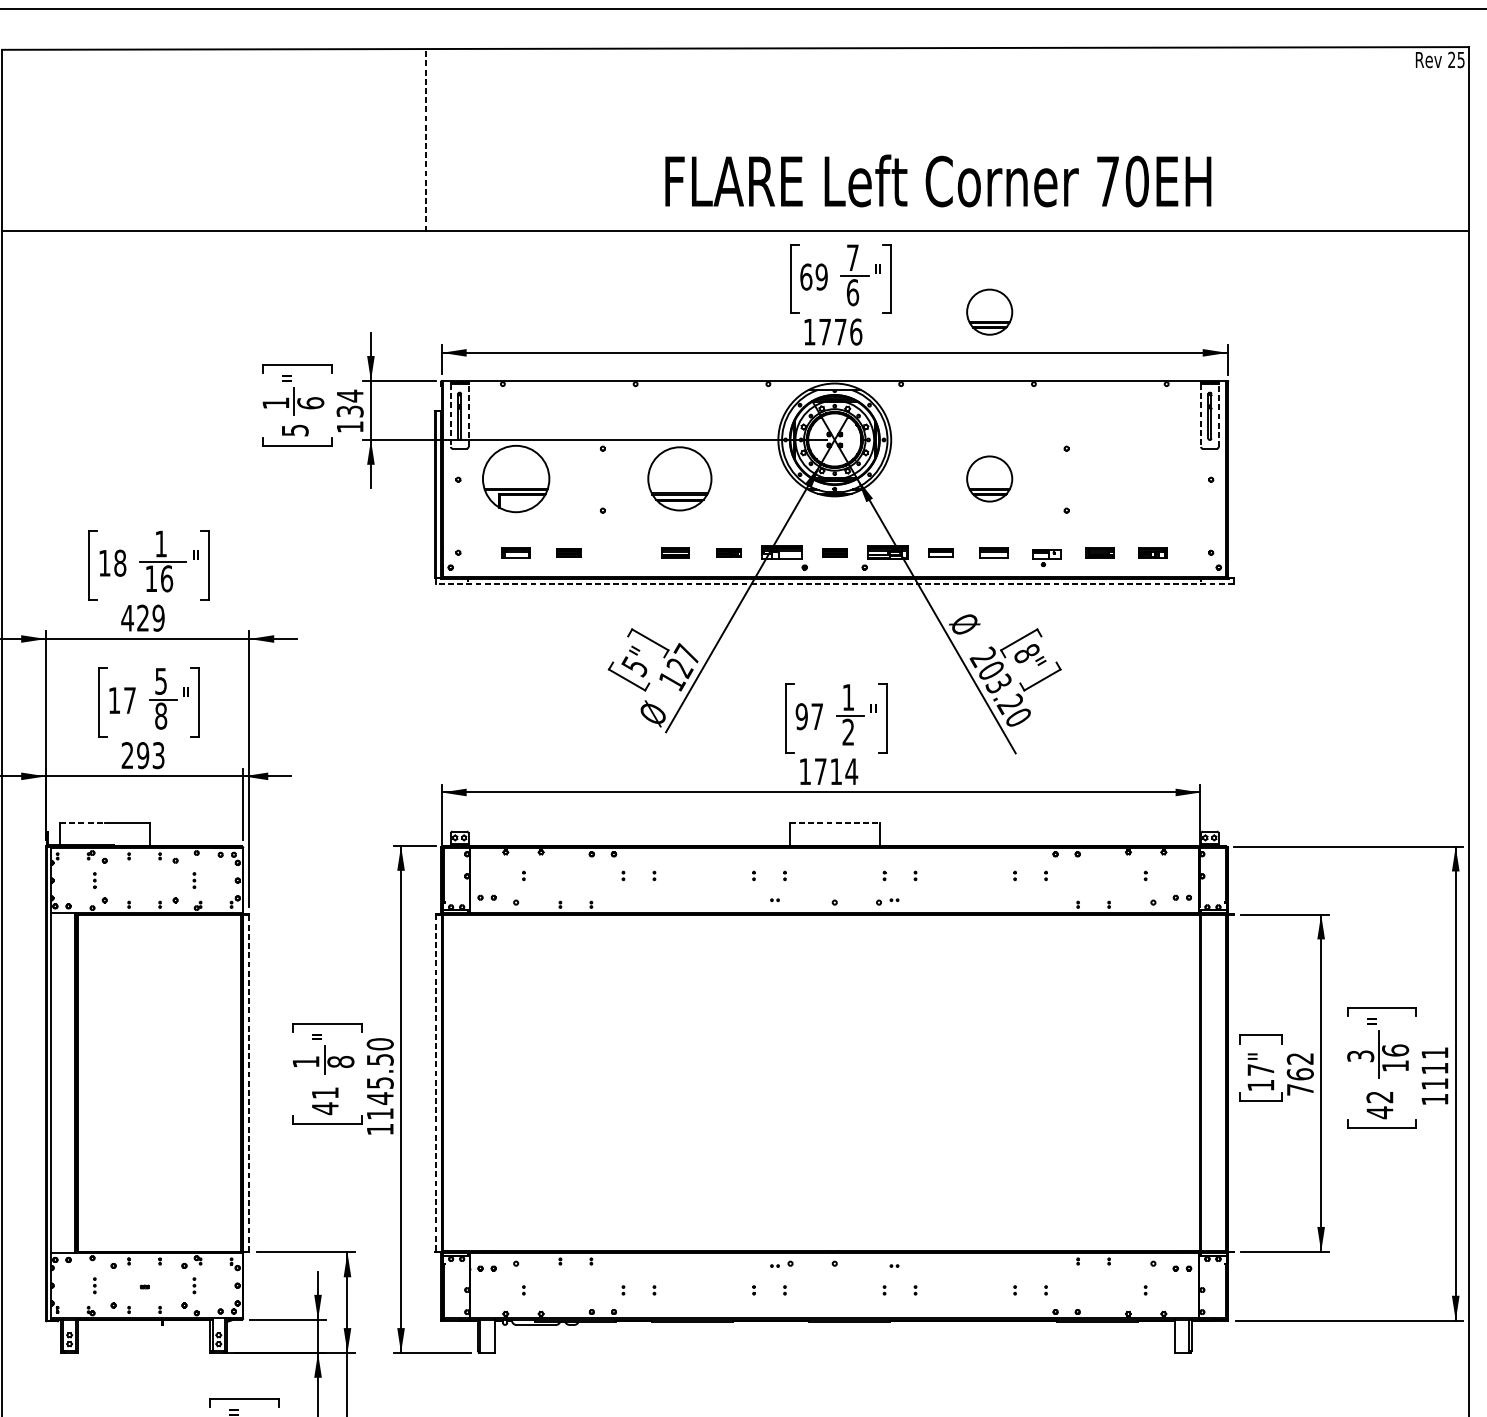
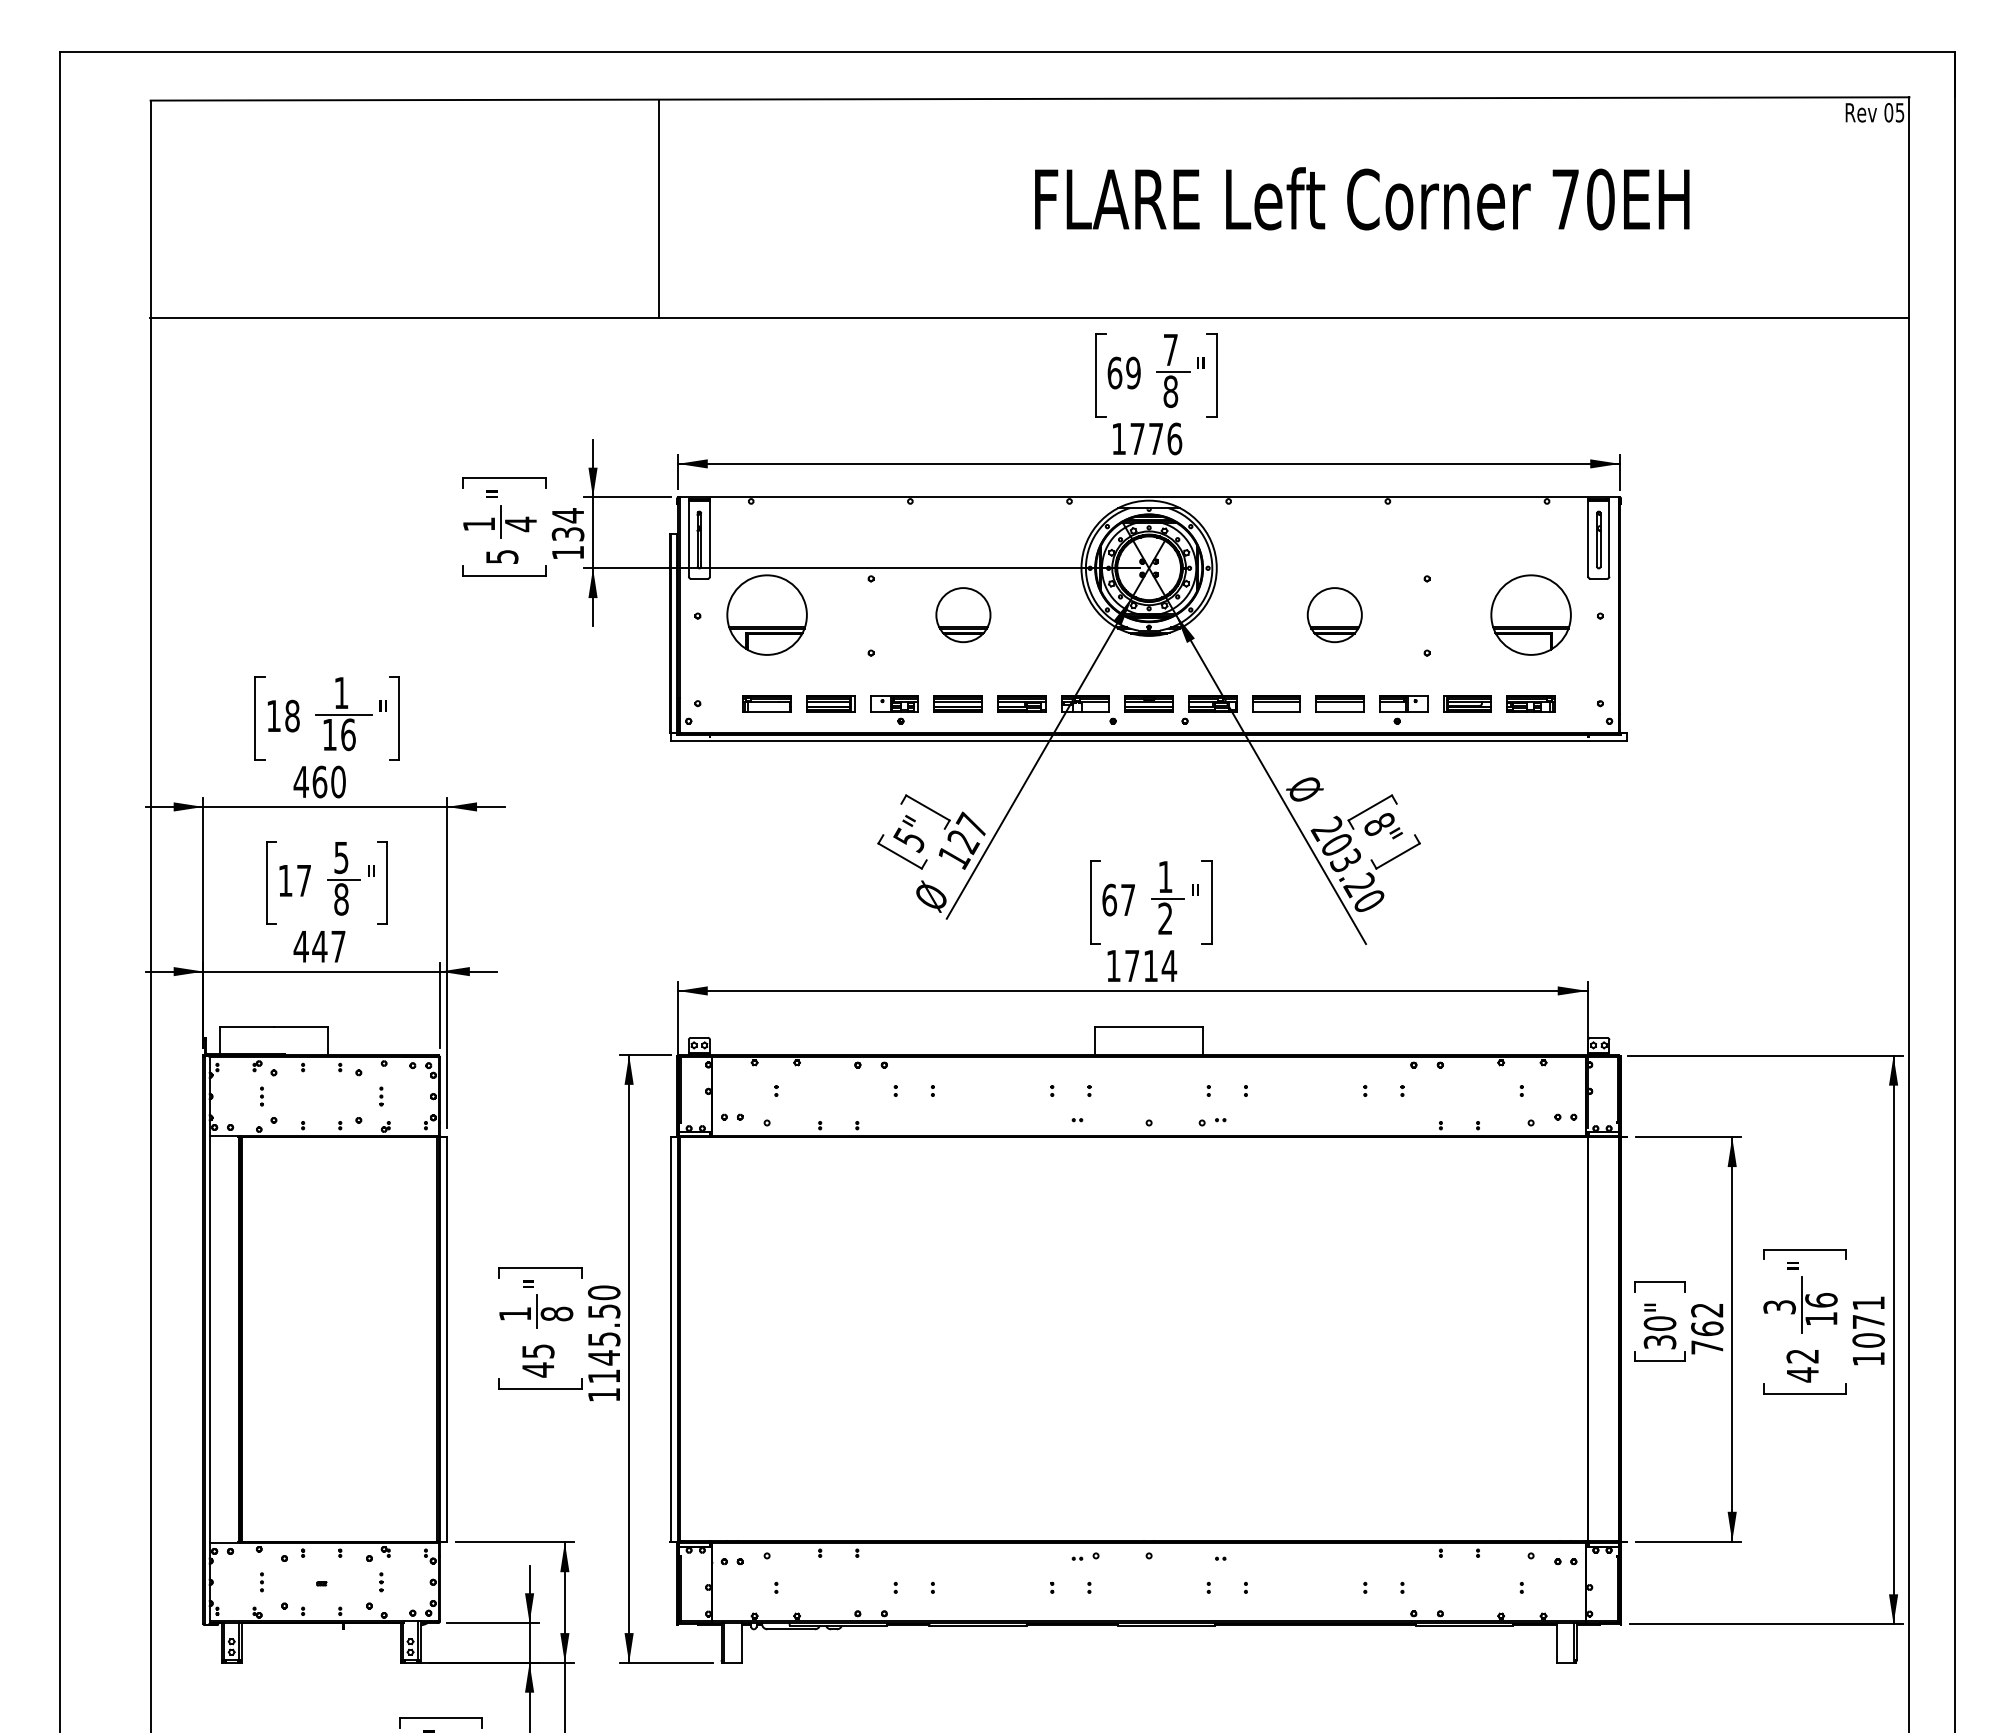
text: (1451, 59) -> (1888, 112), 25 -> 05
line: (425, 139) -> (658, 208), dashed -> solid
text: (938, 180) -> (1362, 198), moved
text: (852, 292) -> (1170, 391), 6 -> 8
part: (989, 312) -> (1334, 415), removed
text: (310, 403) -> (520, 524), 6 -> 4
line: (450, 415) -> (688, 538), dashed -> solid
line: (468, 415) -> (710, 538), dashed -> solid
line: (1201, 415) -> (1588, 538), dashed -> solid
line: (1218, 415) -> (1609, 538), dashed -> solid
part: (1152, 478) -> (1530, 614), added
part: (679, 479) -> (963, 615), size x0.71
part: (515, 552) -> (766, 703), size x1.43
part: (569, 552) -> (830, 703), size x1.67
part: (674, 552) -> (957, 703), size x1.43
part: (728, 552) -> (1021, 703), size x1.67
part: (834, 552) -> (1148, 703), size x1.67
part: (941, 552) -> (1276, 703), size x1.67
part: (993, 552) -> (1339, 703), size x1.43
part: (1100, 552) -> (1467, 703), size x1.43
part: (1152, 552) -> (1530, 703), size x1.43
part: (622, 557) -> (894, 709), added
part: (1046, 557) -> (1403, 709), size x1.43
line: (834, 584) -> (1148, 741), dashed -> solid
text: (150, 617) -> (328, 781), 429 -> 460
text: (801, 716) -> (1109, 899), 97 -> 67
text: (142, 755) -> (319, 946), 293 -> 447
line: (82, 822) -> (247, 1027), dashed -> solid
line: (835, 822) -> (1149, 1027), dashed -> solid
text: (1434, 1076) -> (1868, 1331), 1111 -> 1071
text: (1260, 1077) -> (1659, 1332), 17" -> 30"
line: (249, 1082) -> (447, 1338), dashed -> solid
line: (435, 1083) -> (670, 1339), dashed -> solid
text: (325, 1093) -> (538, 1351), 41 -> 45

